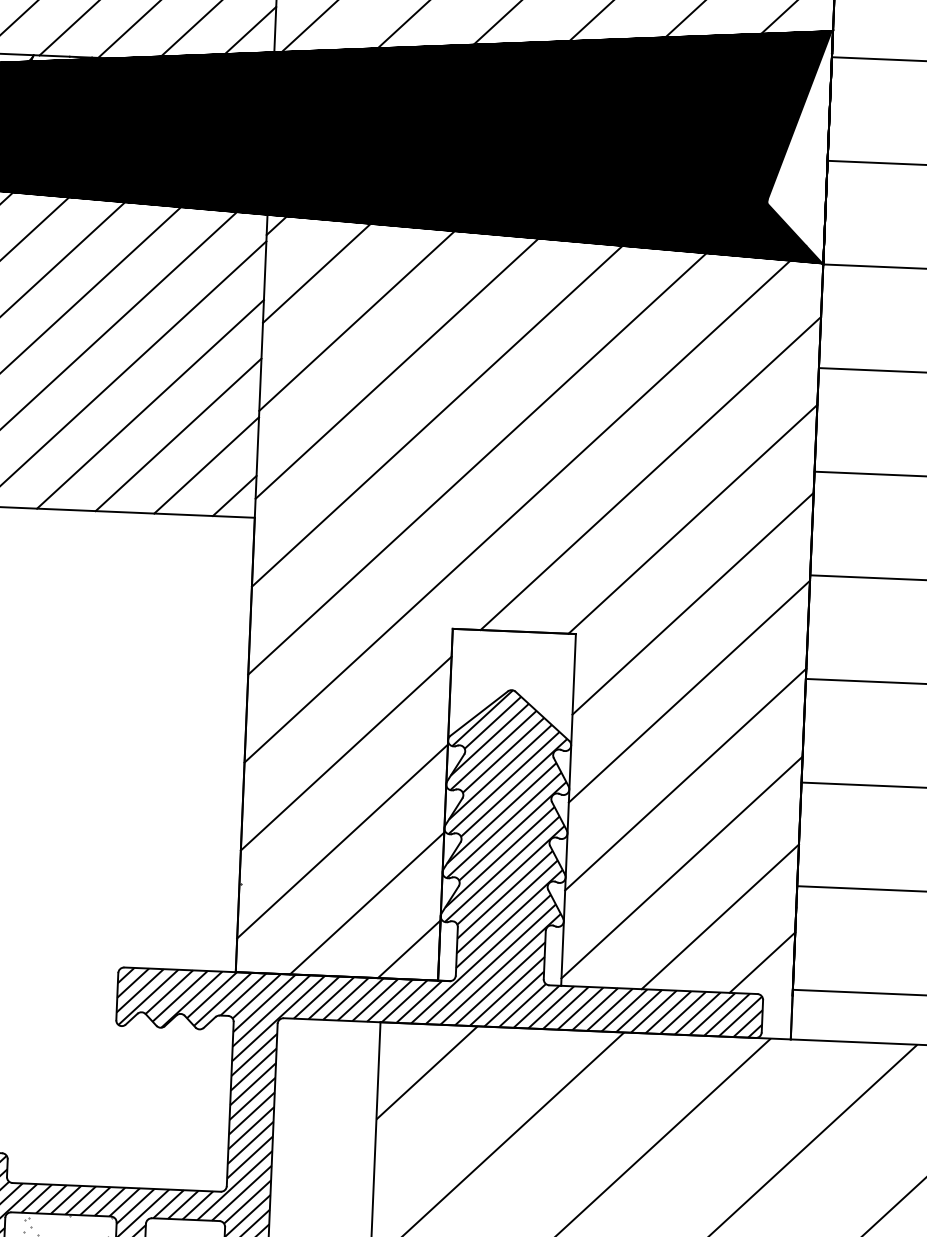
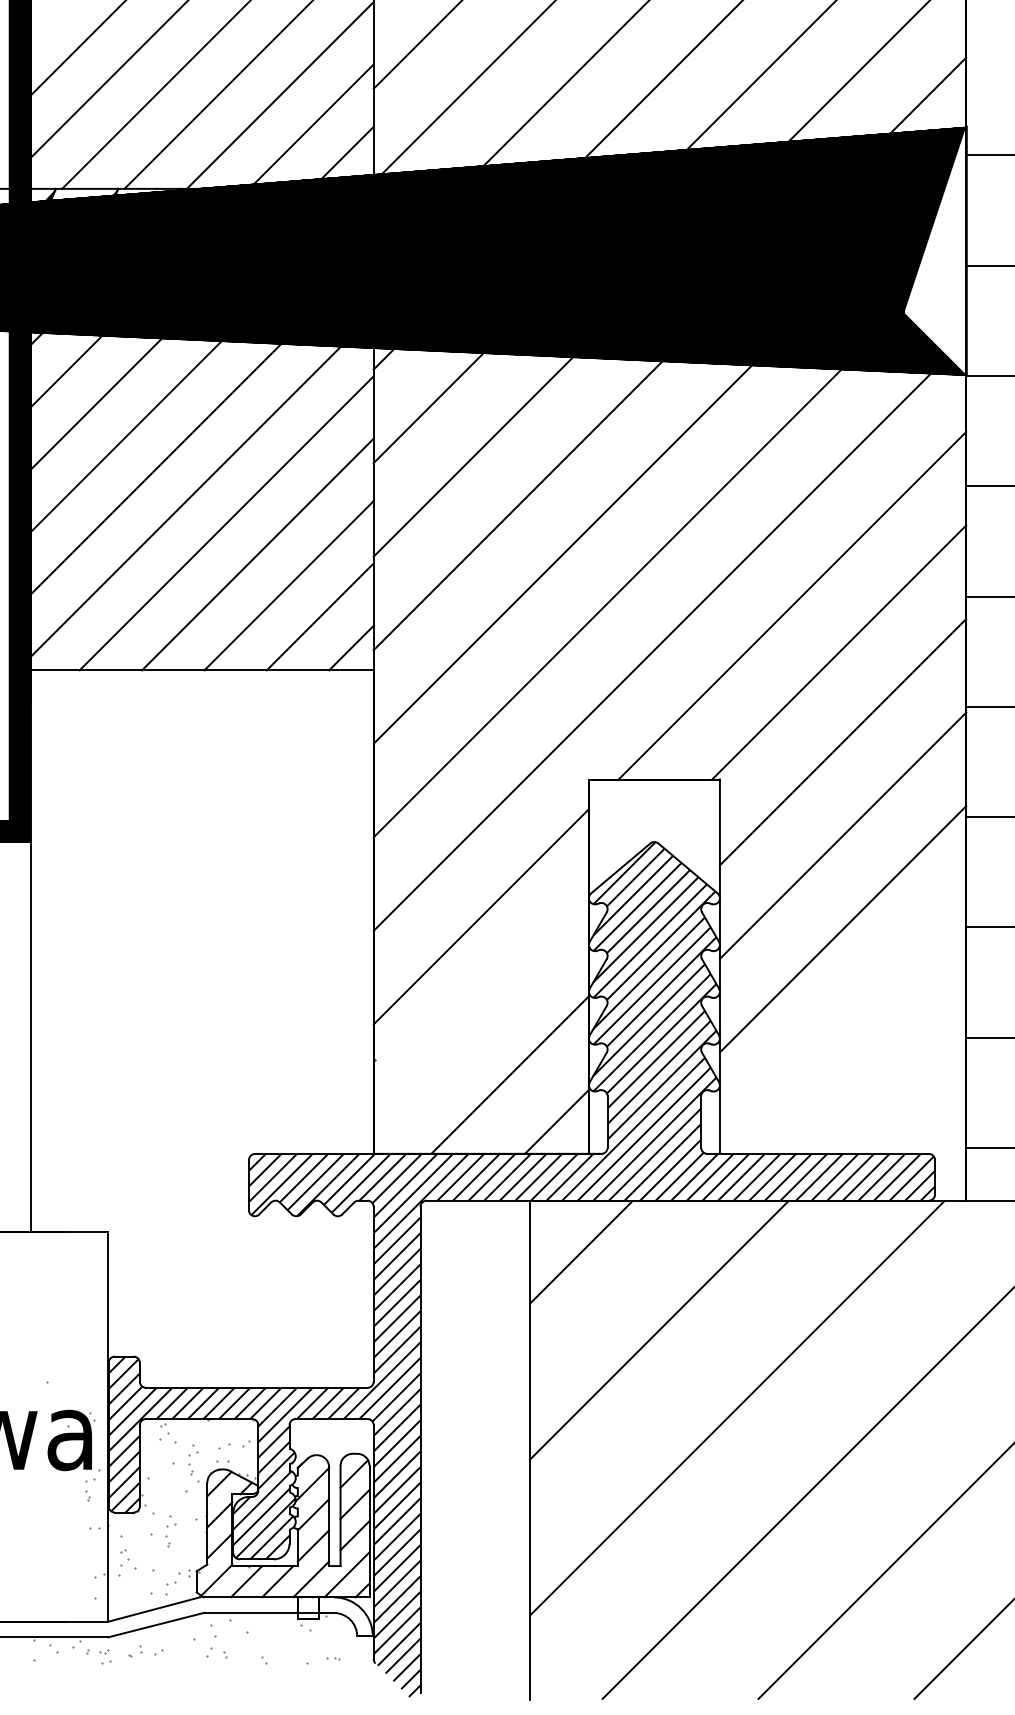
line: (341, 841) -> (480, 1010), removed
line: (681, 867) -> (842, 1022), removed
line: (719, 916) -> (885, 1073), removed
line: (762, 961) -> (932, 1119), removed

